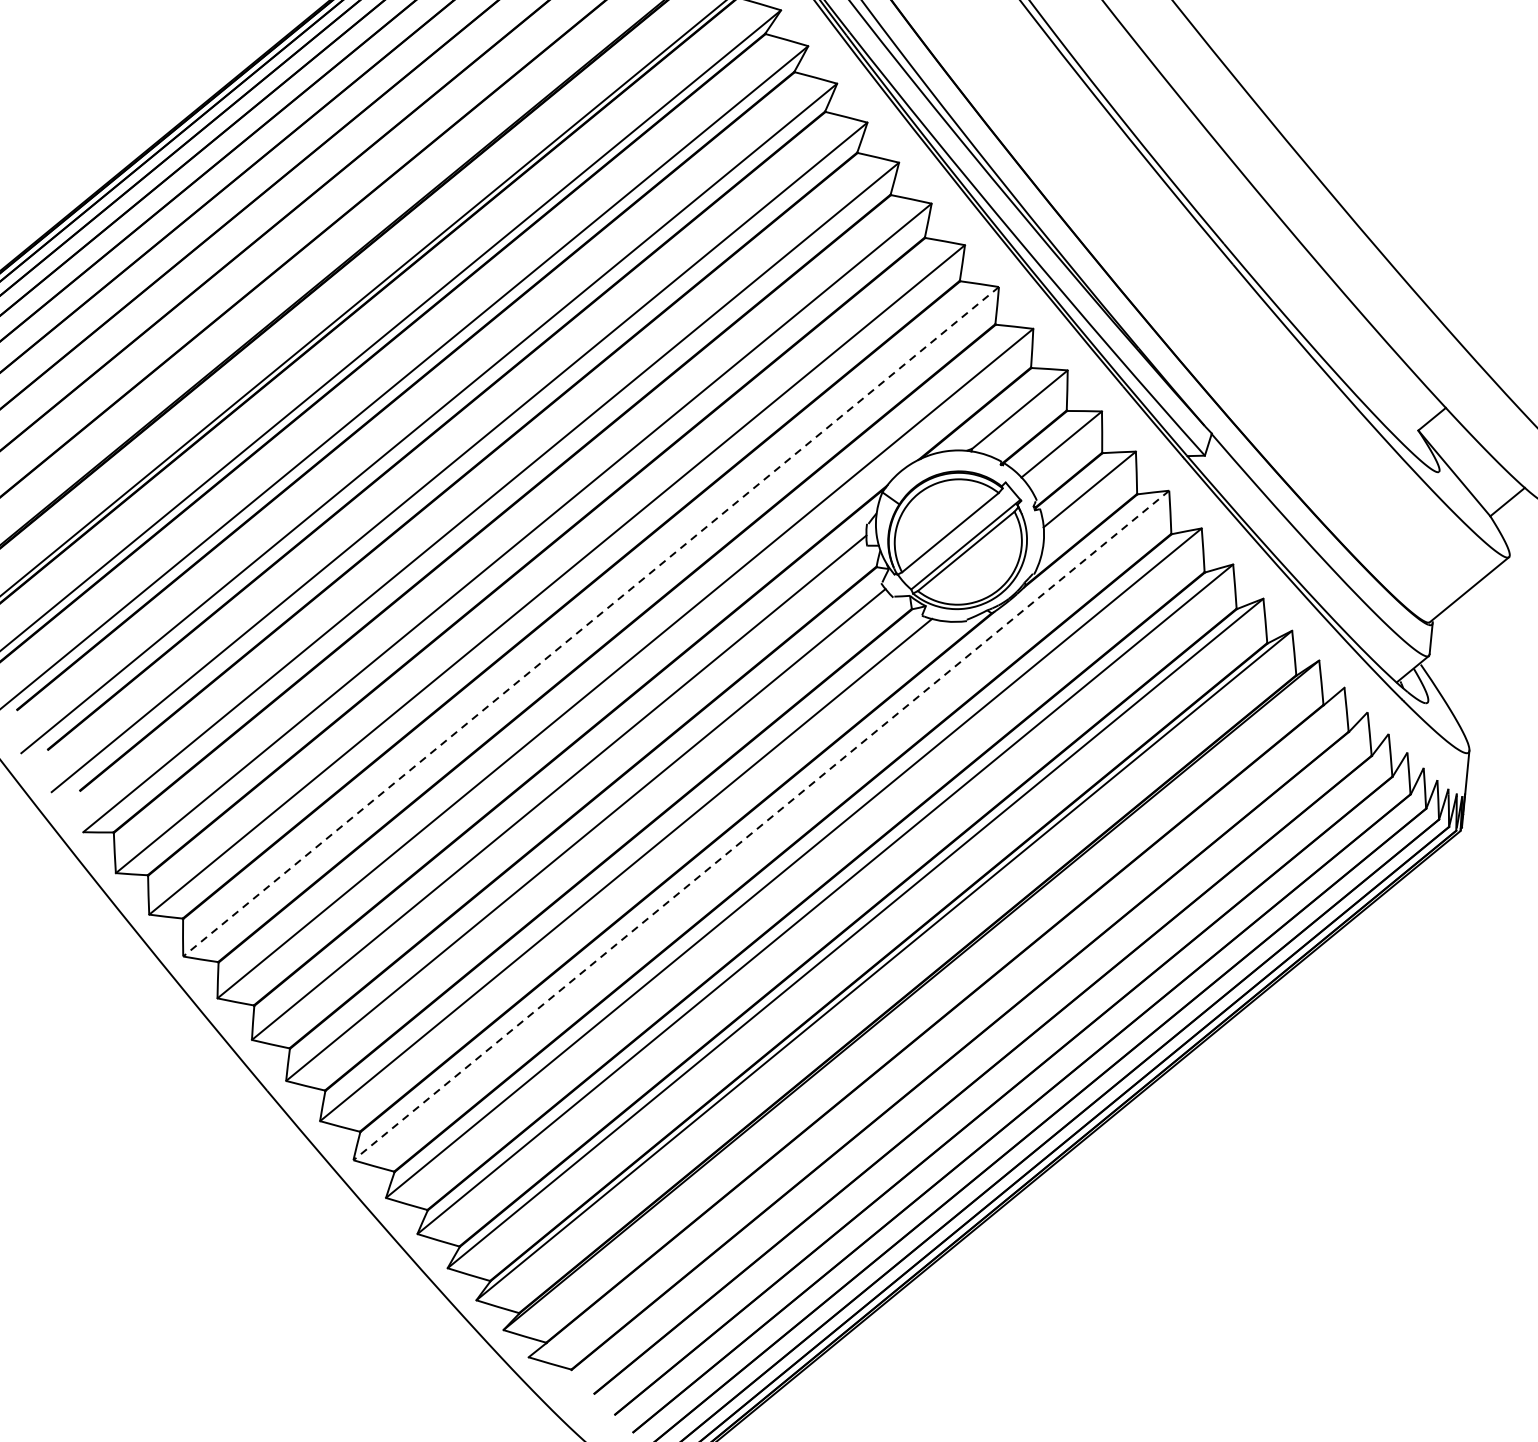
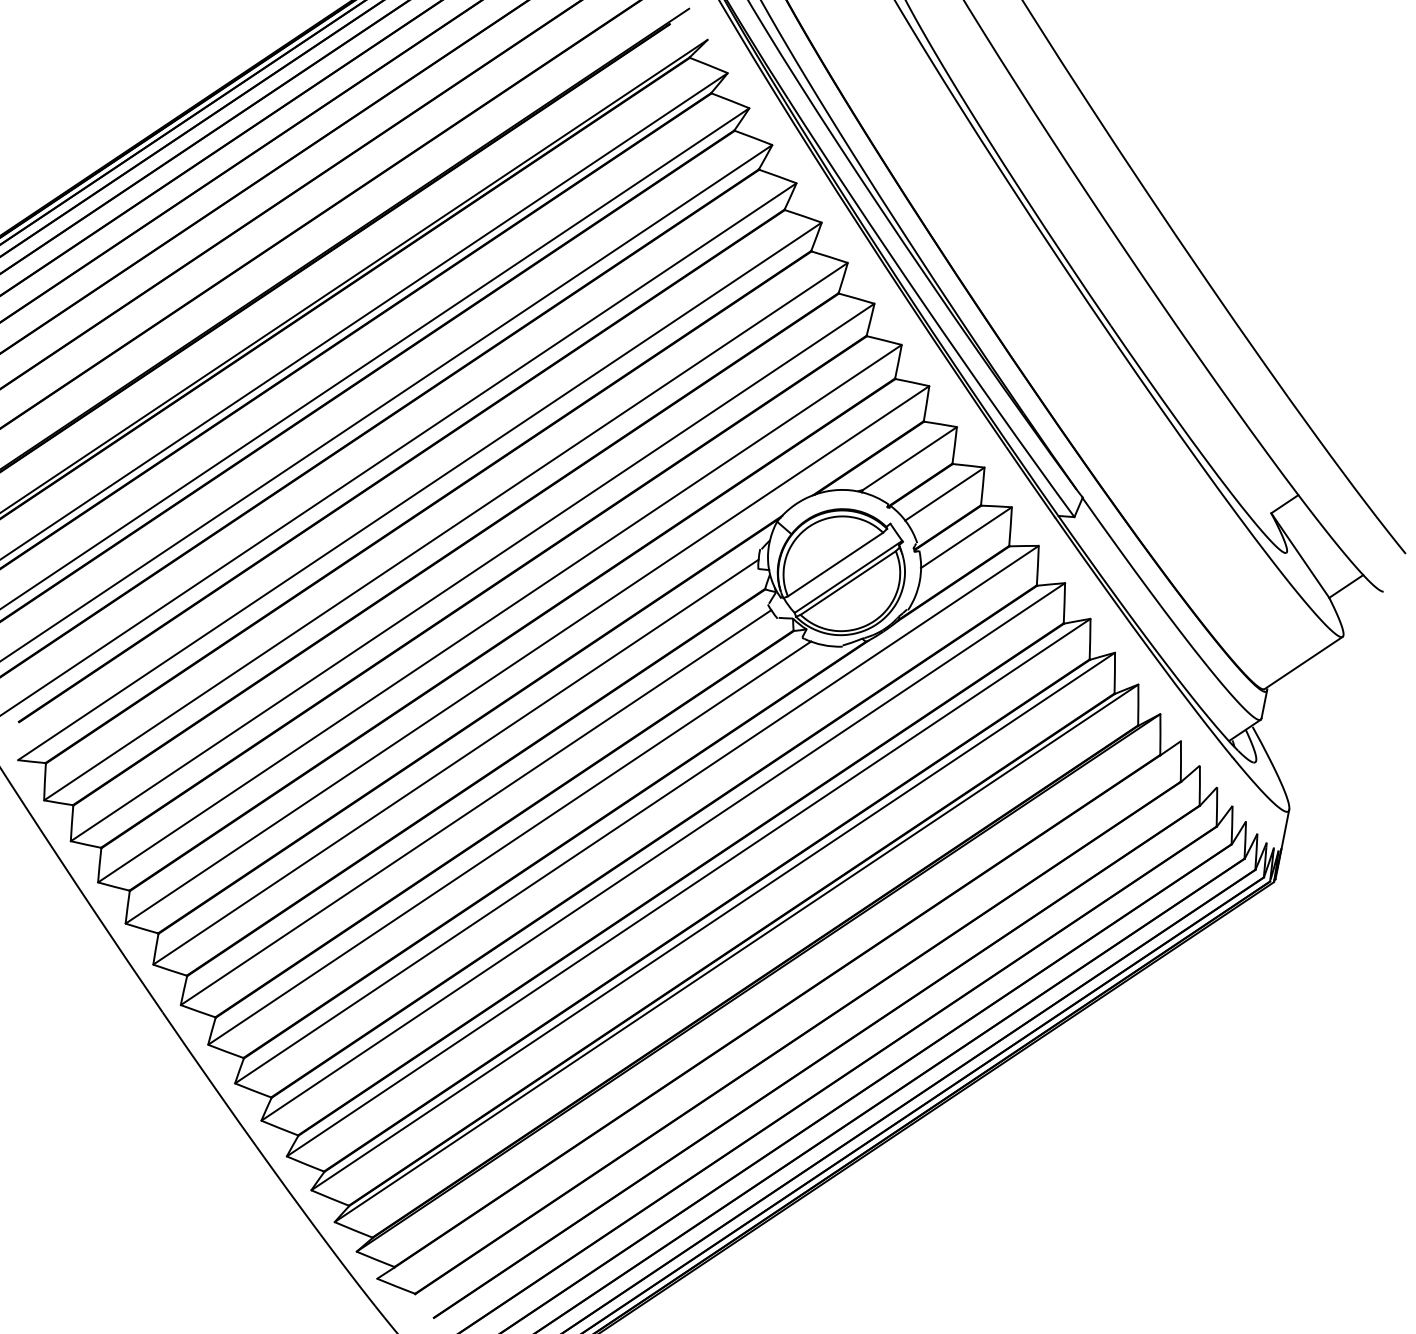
line: (590, 621) -> (499, 613), dashed -> solid
line: (760, 825) -> (636, 814), dashed -> solid

